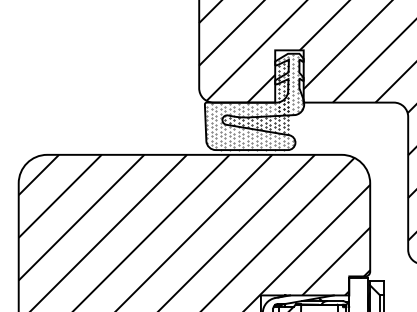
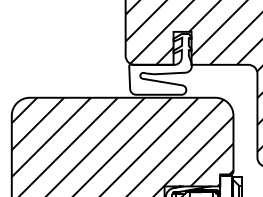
hatch: (254, 102) -> (160, 64), removed

